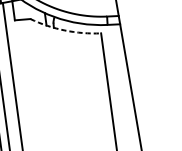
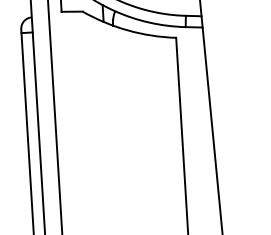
arc: (64, 30) -> (127, 30), dashed -> solid

